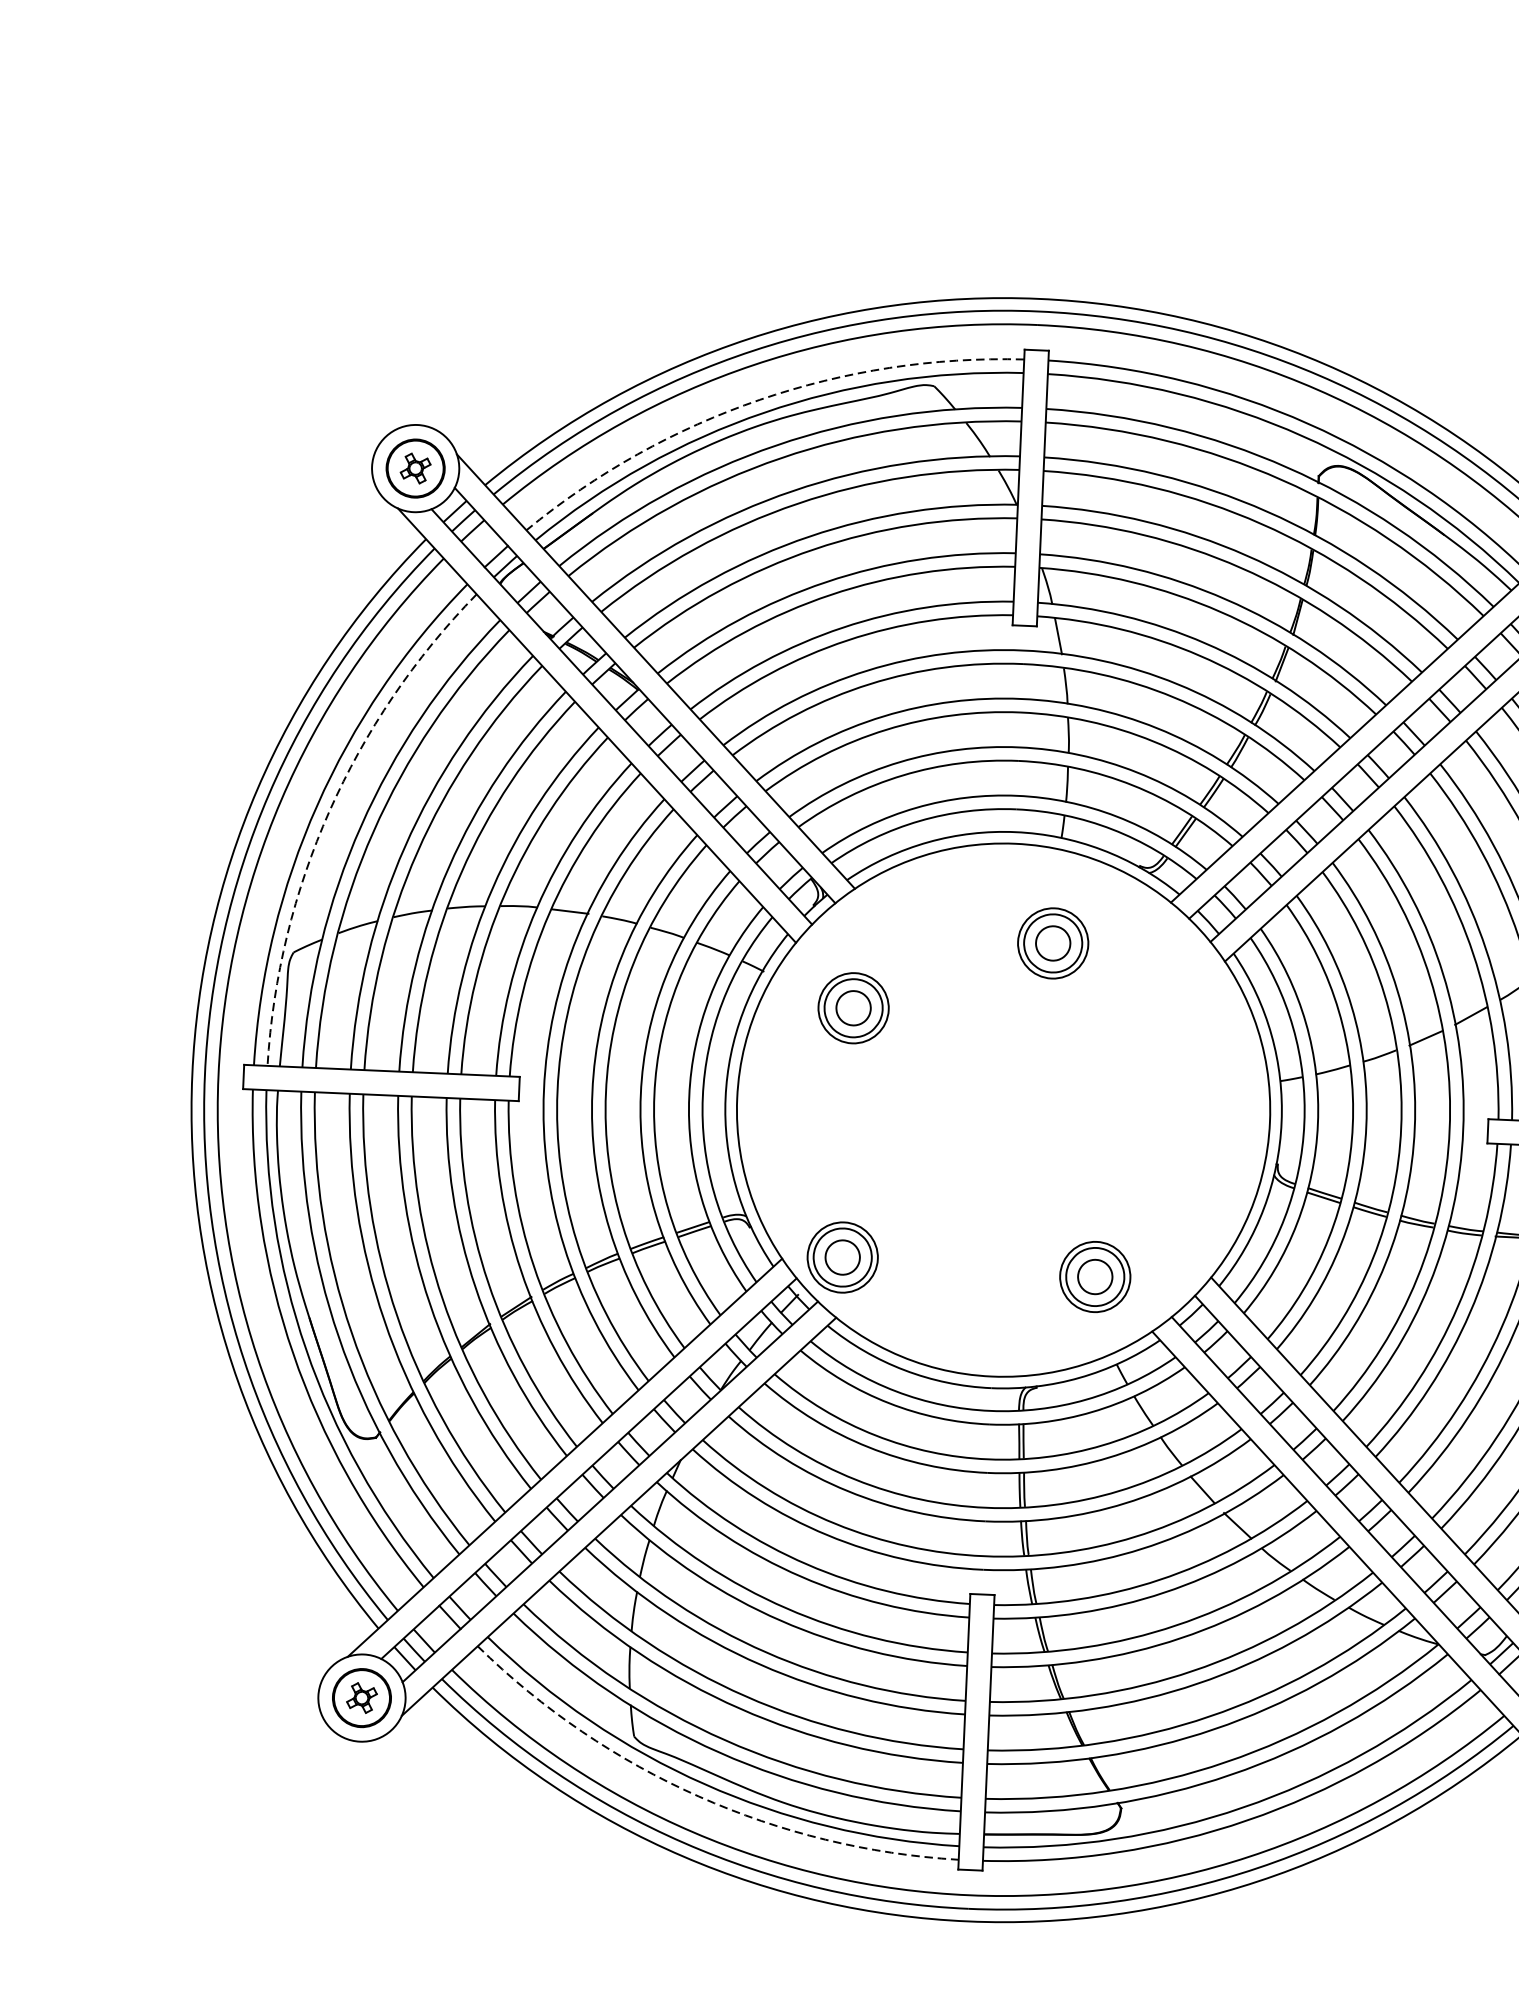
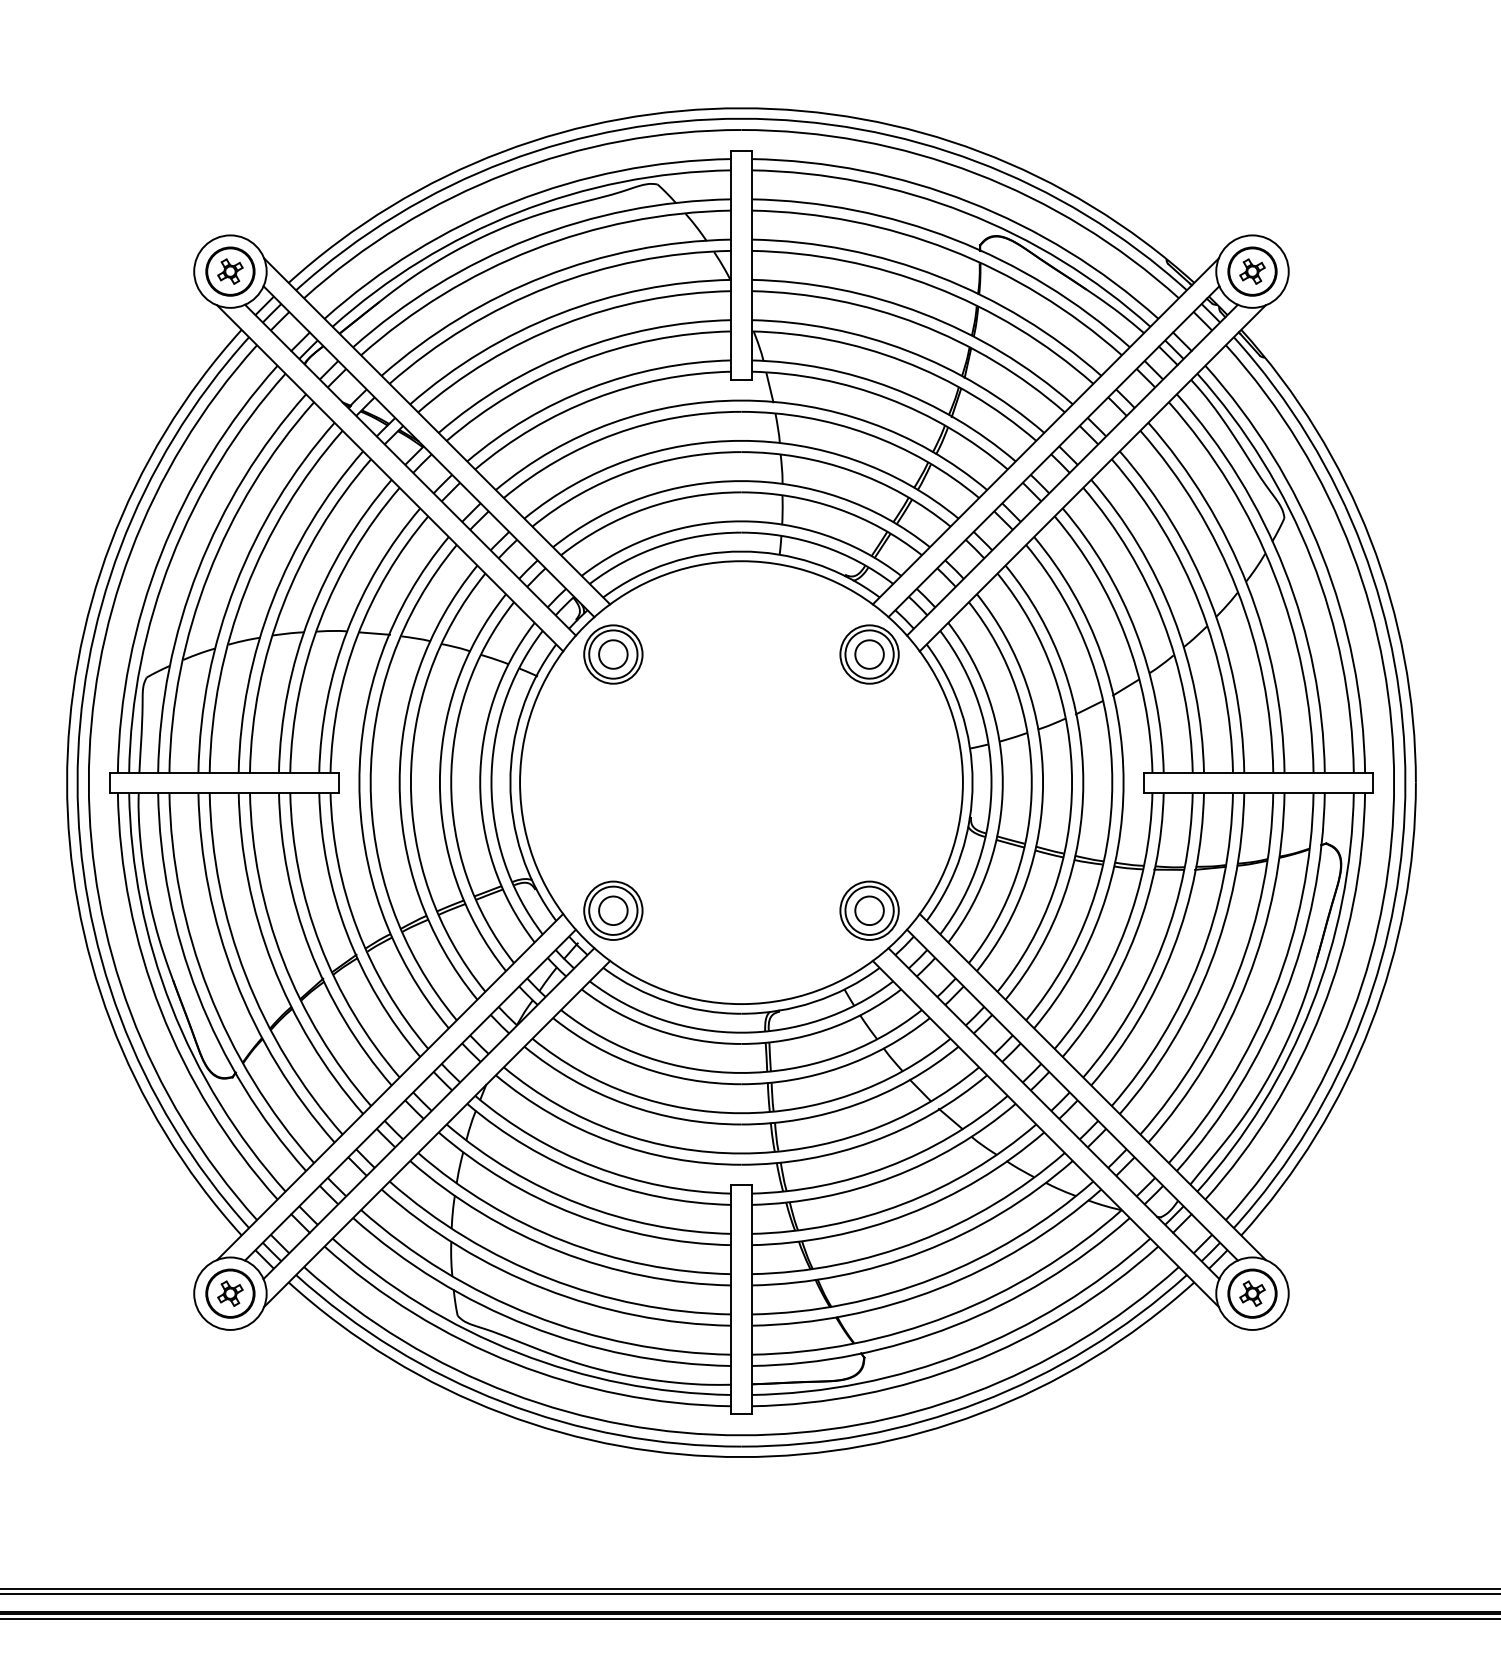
arc: (759, 400) -> (513, 202), dashed -> solid
arc: (329, 811) -> (171, 559), dashed -> solid
part: (1053, 943) -> (869, 654), moved
part: (853, 1008) -> (613, 654), moved
part: (1095, 1276) -> (869, 910), moved
arc: (698, 1796) -> (513, 1363), dashed -> solid

